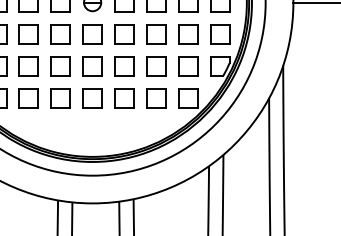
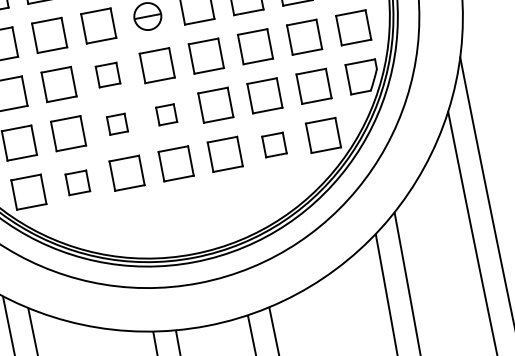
part: (60, 34) -> (107, 75), size x0.7
part: (60, 66) -> (117, 124), size x0.6
part: (92, 66) -> (166, 114), size x0.6
part: (28, 98) -> (77, 183), size x0.7
part: (156, 98) -> (274, 145), size x0.7

